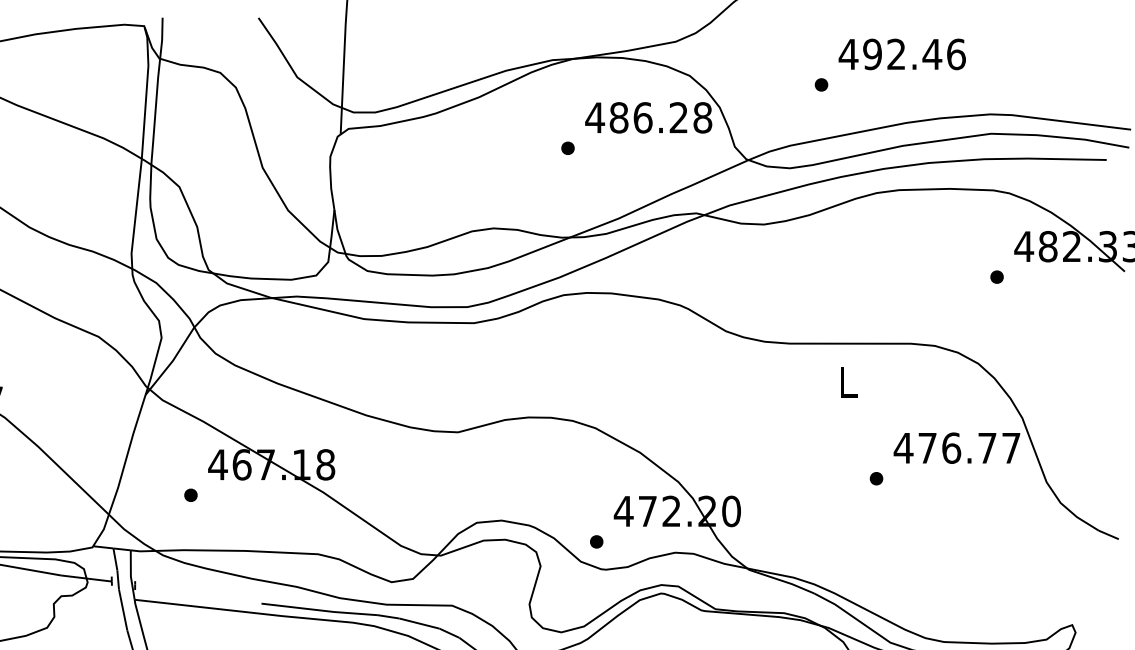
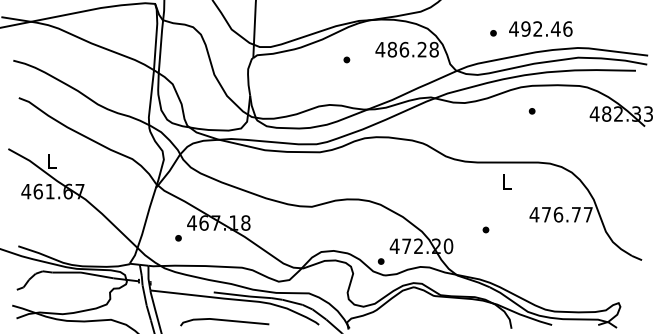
text: (901, 53) -> (540, 28), moved
part: (567, 147) -> (346, 59), moved
part: (995, 277) -> (531, 111), moved
part: (875, 477) -> (485, 229), moved

